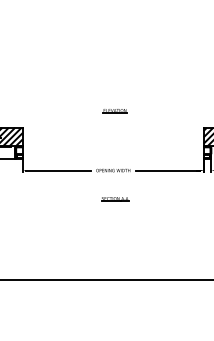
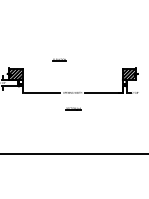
part: (114, 110) -> (59, 59), moved

